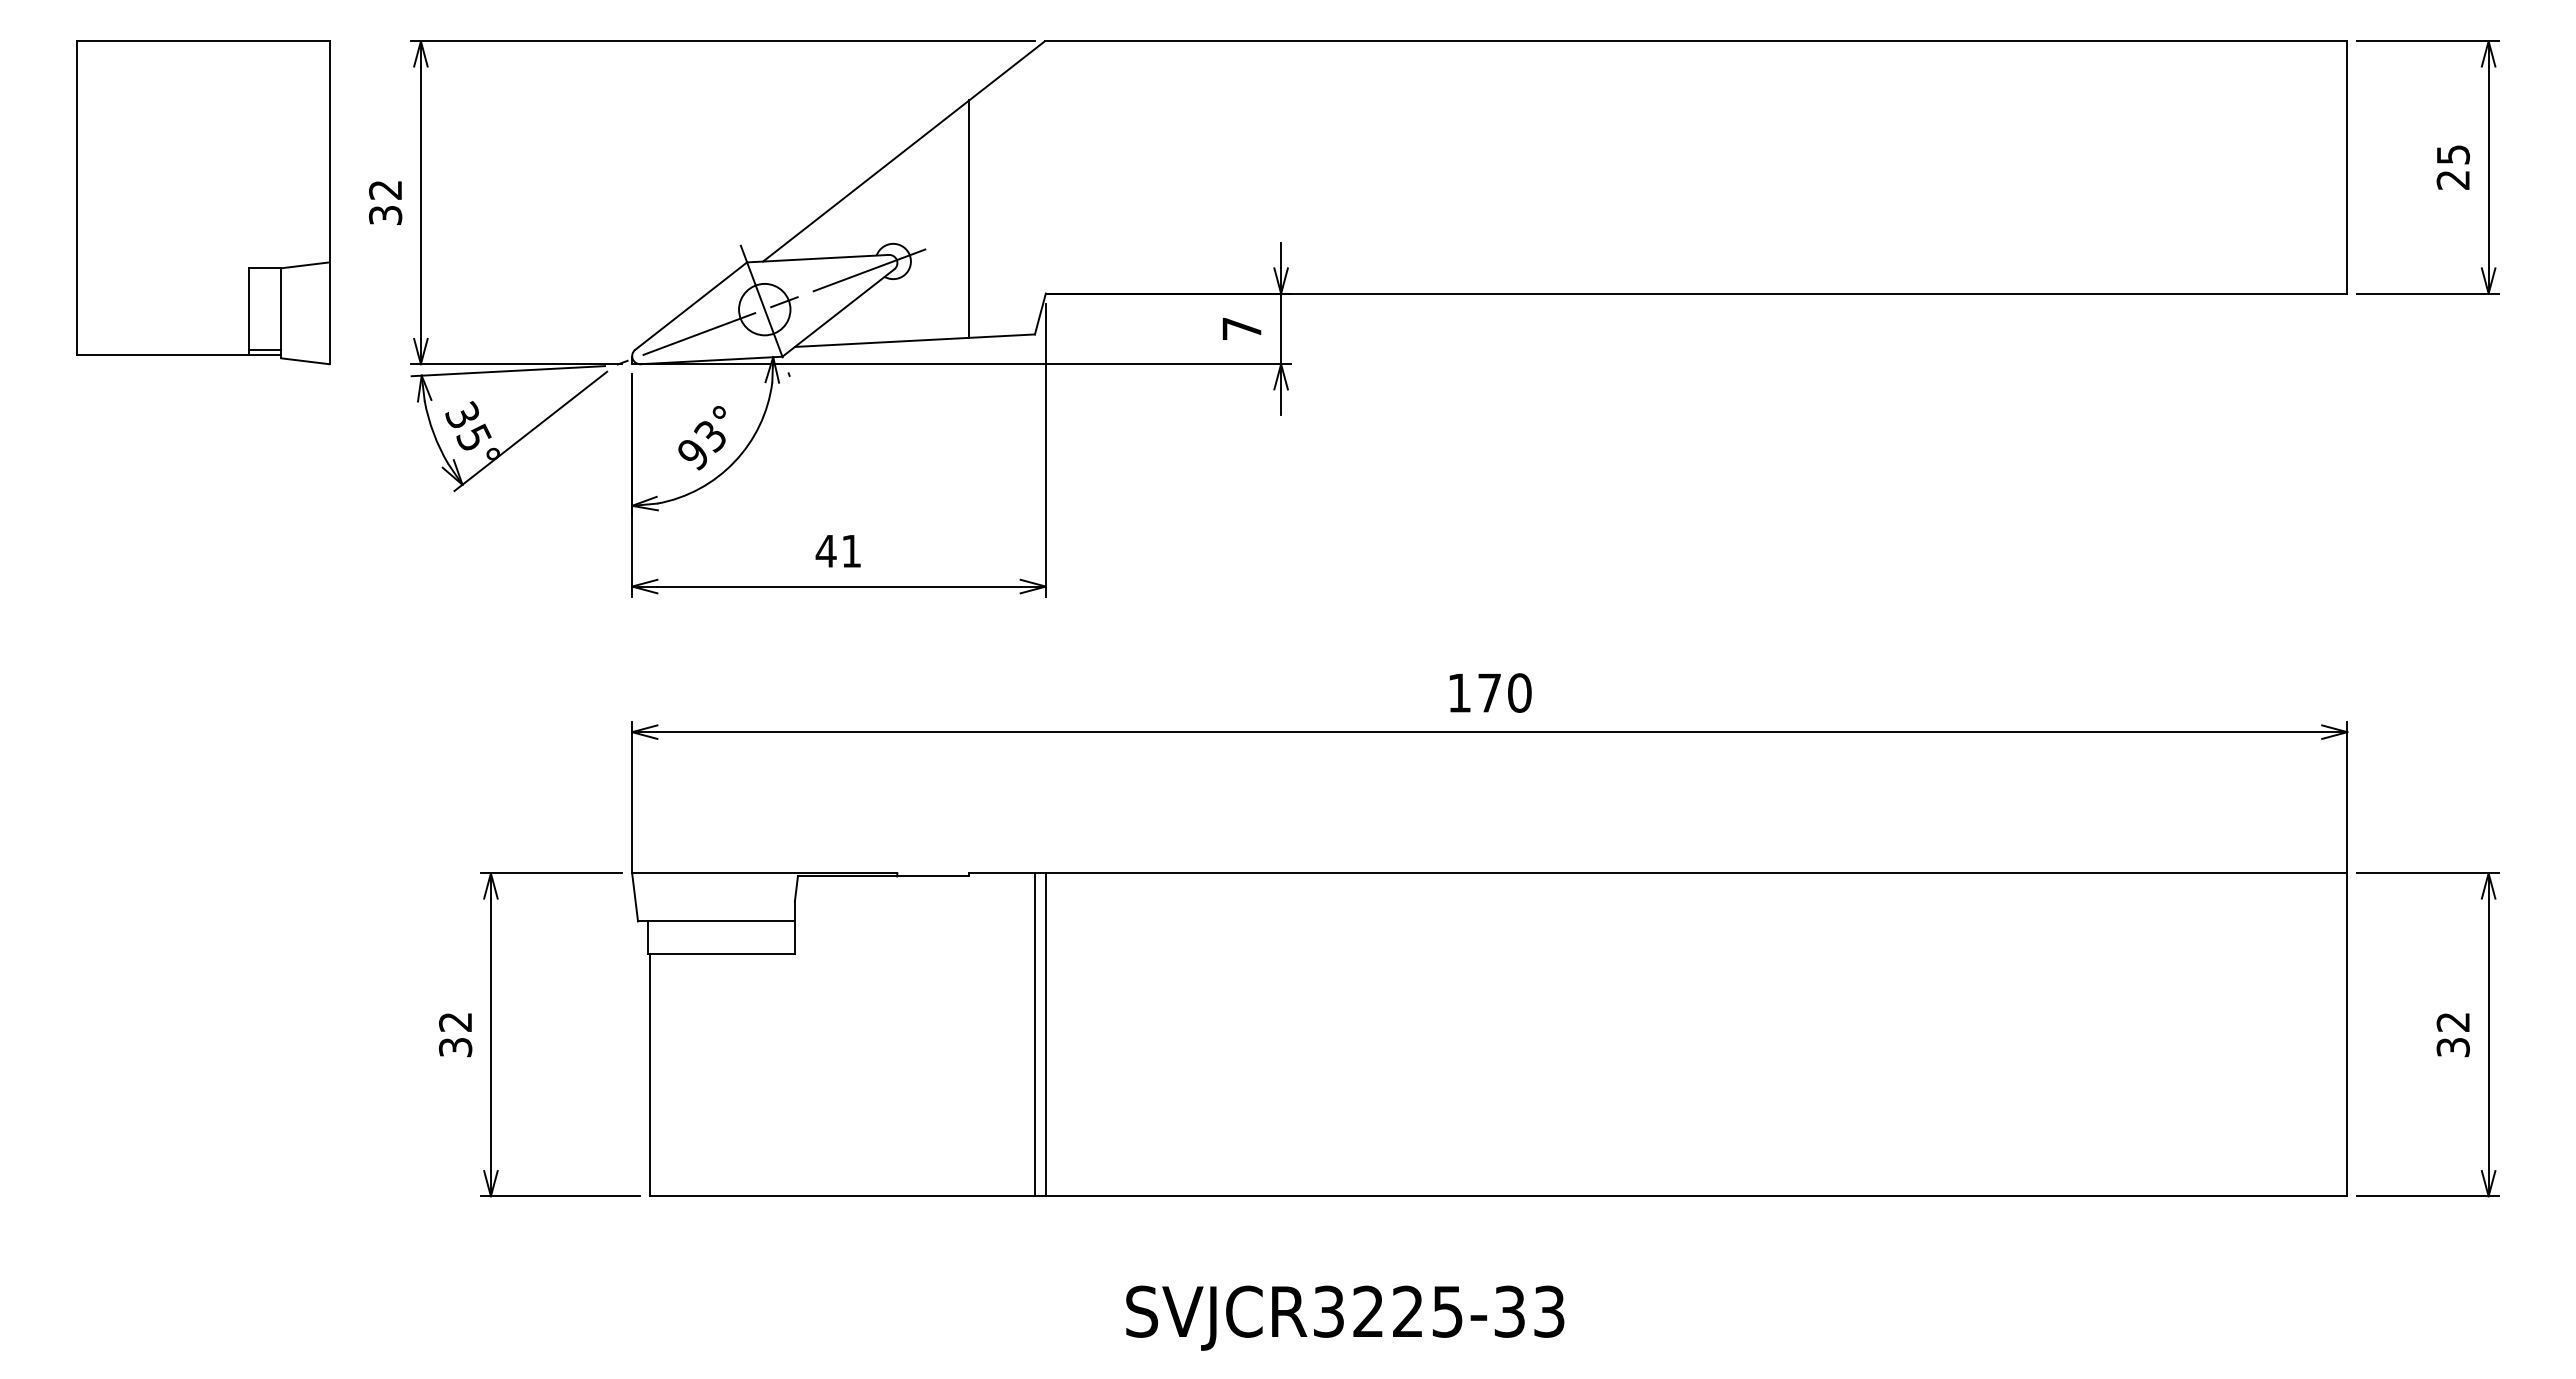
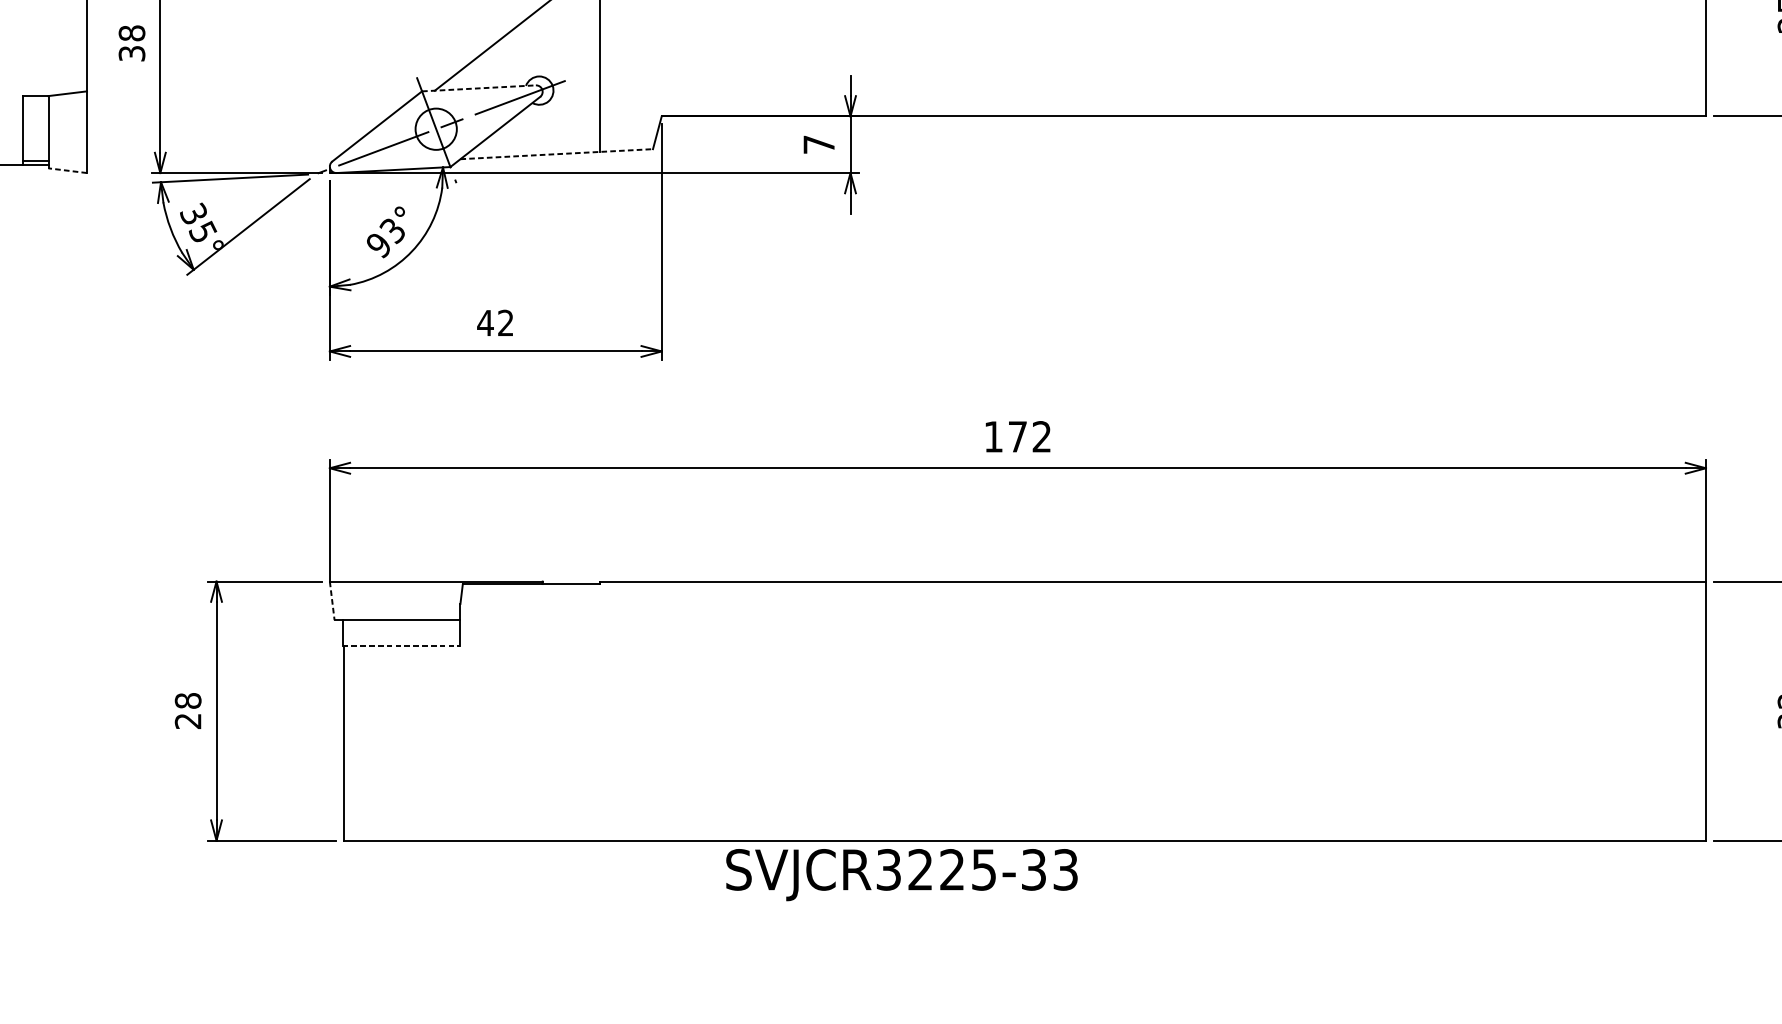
text: (385, 189) -> (131, 32), 32 -> 38
line: (817, 258) -> (478, 88), solid -> dashed
line: (915, 340) -> (557, 154), solid -> dashed
line: (305, 361) -> (67, 170), solid -> dashed
text: (851, 550) -> (505, 322), 41 -> 42
text: (1519, 692) -> (1041, 436), 170 -> 172
line: (635, 897) -> (332, 600), solid -> dashed
line: (722, 953) -> (402, 645), solid -> dashed
text: (455, 1034) -> (188, 710), 32 -> 28
line: (1034, 1034) -> (652, 710), removed
line: (1045, 1034) -> (661, 710), removed
text: (1345, 1317) -> (902, 874), moved

